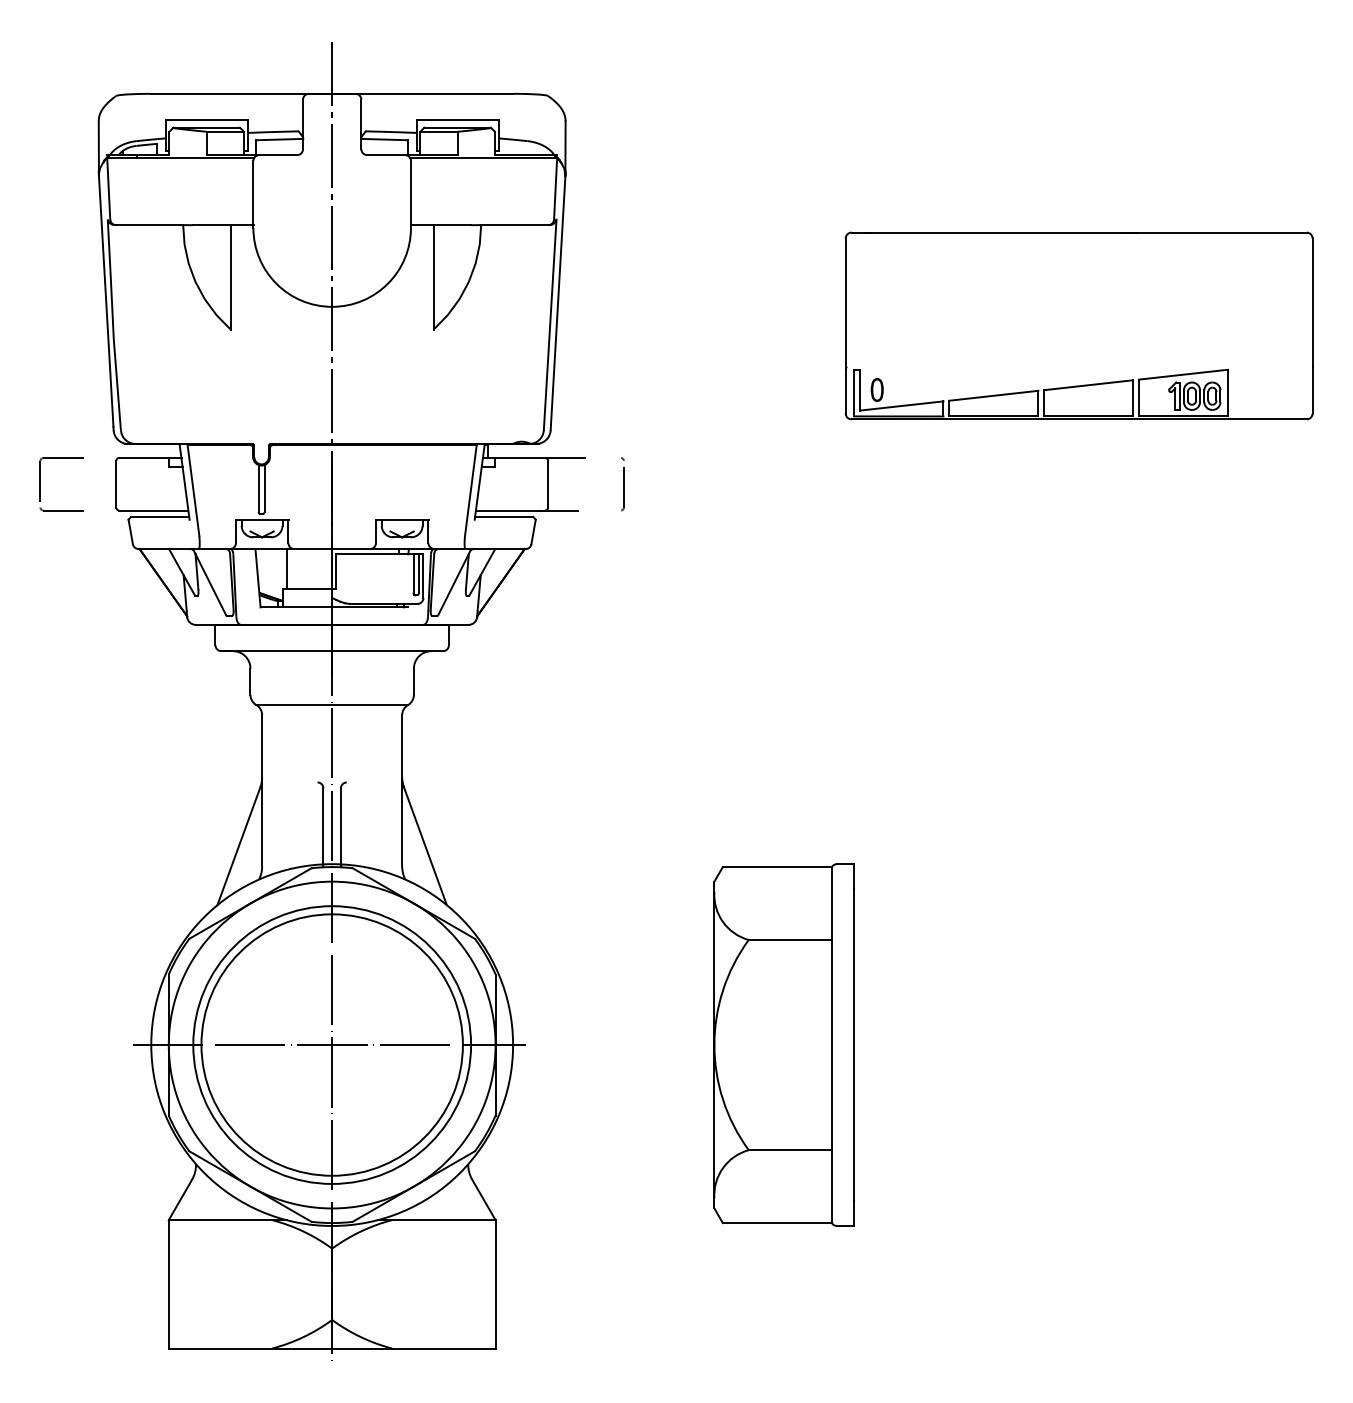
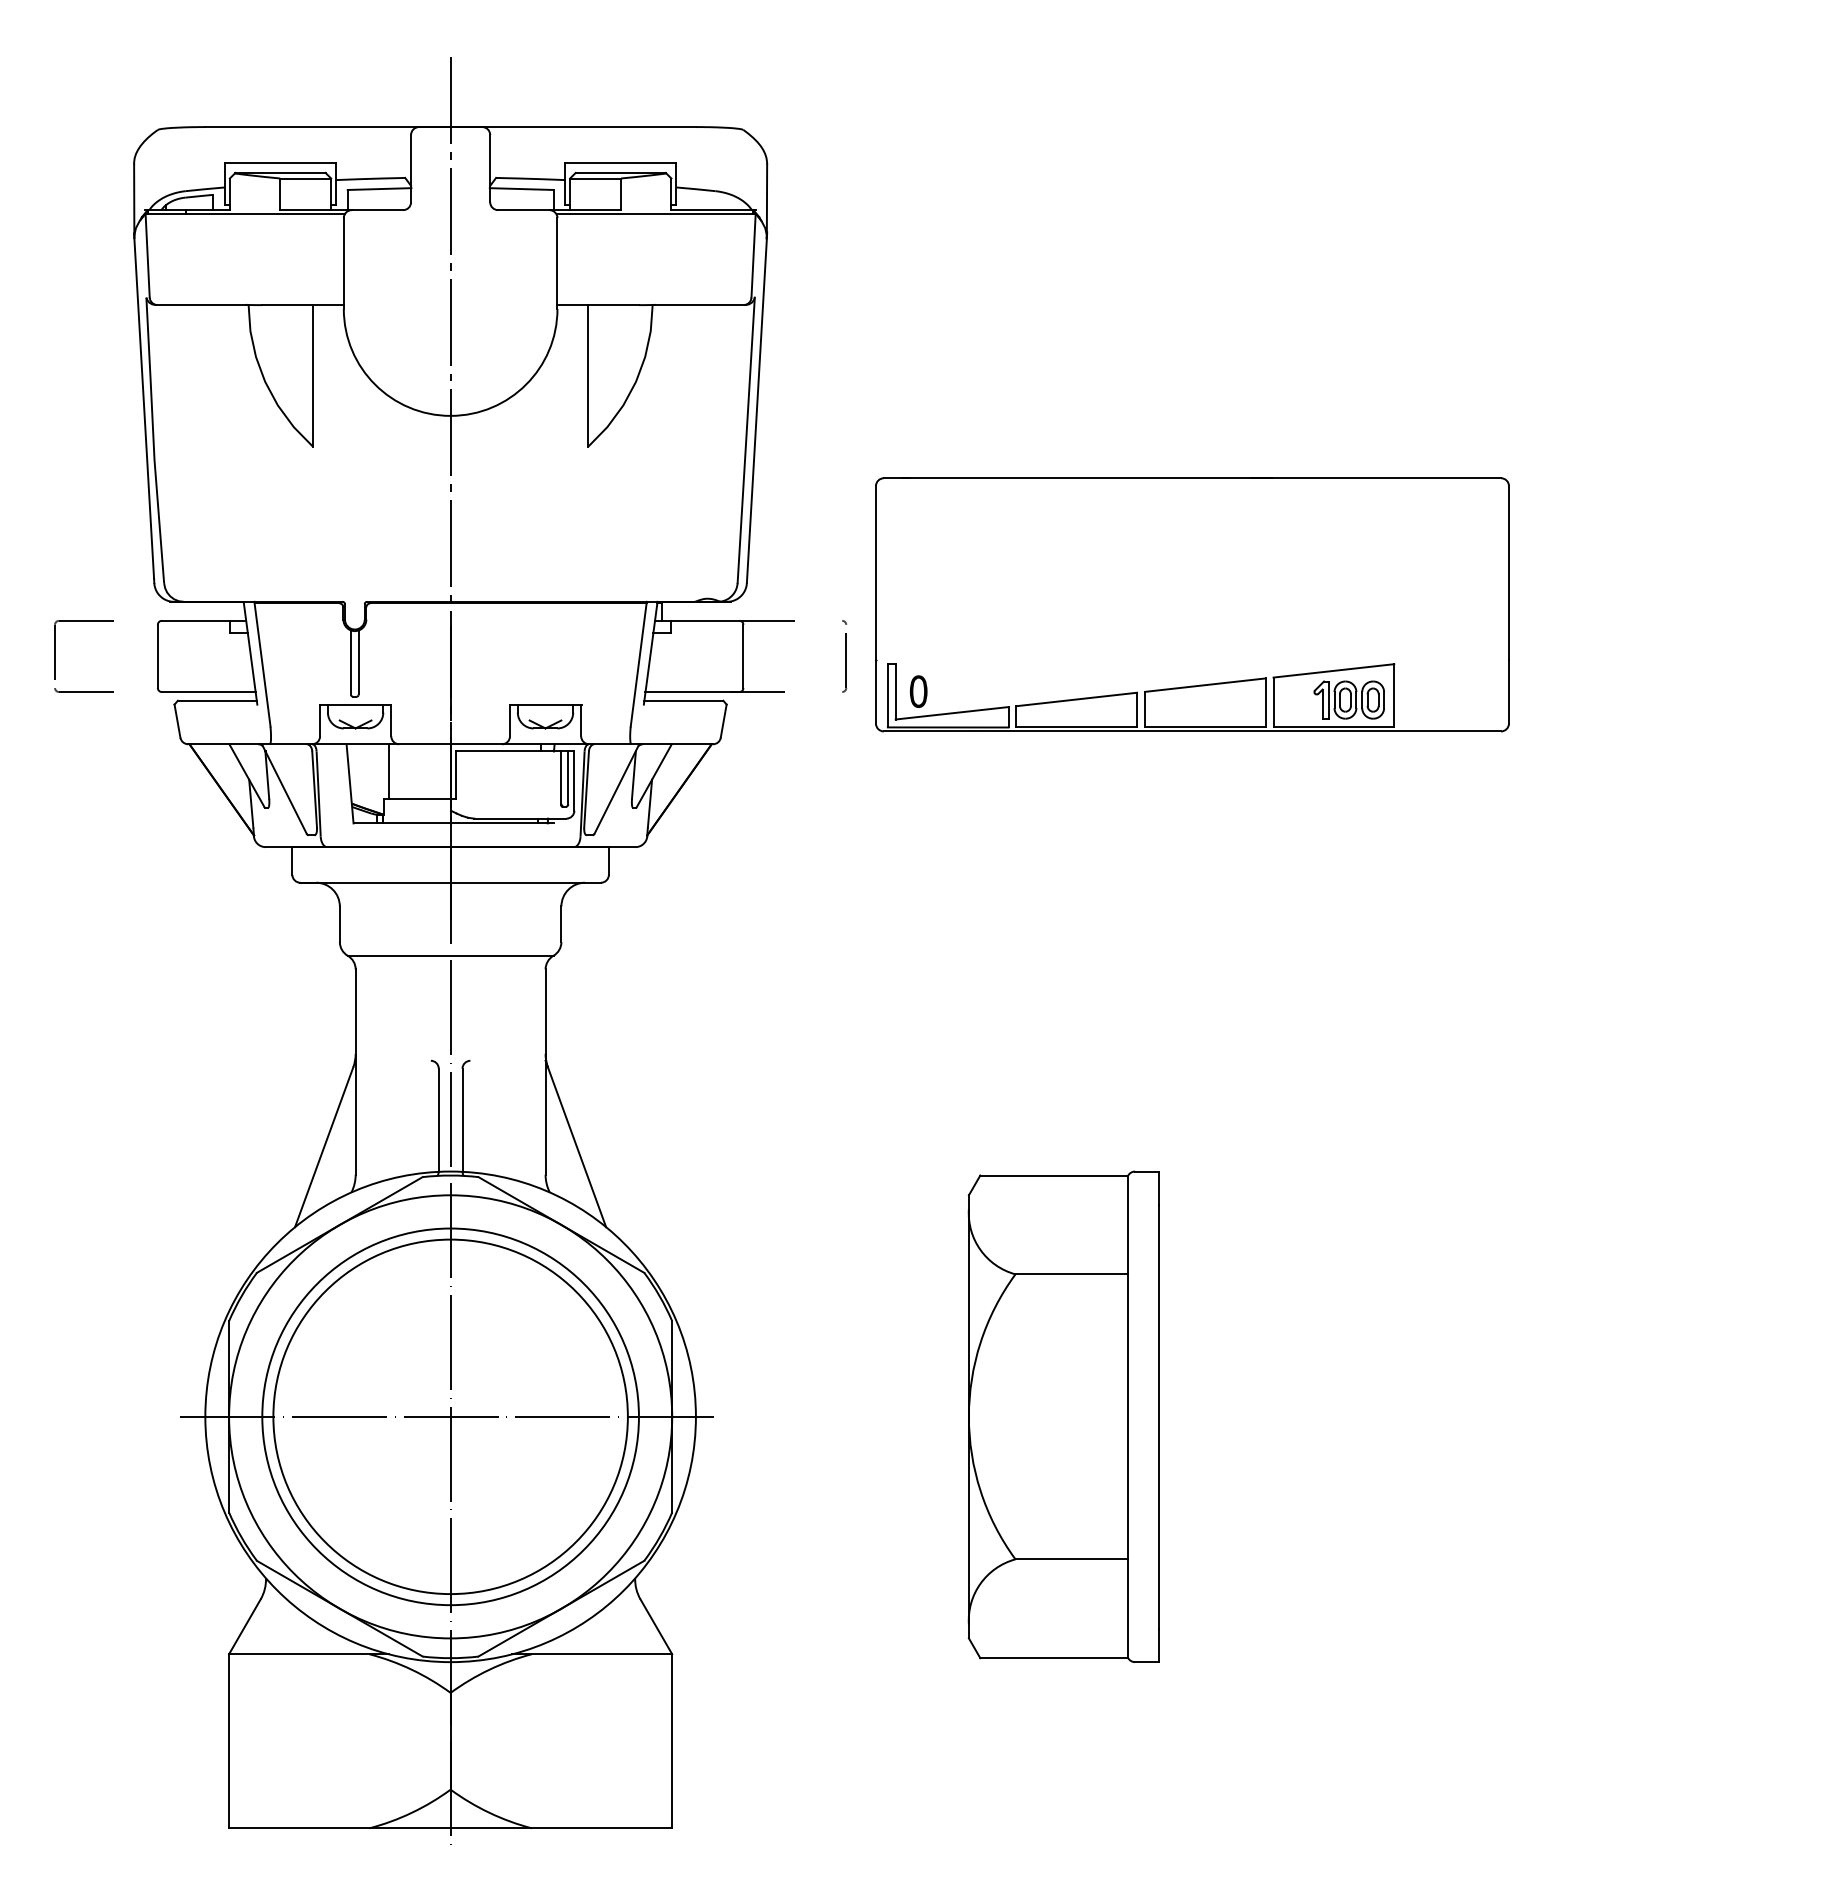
part: (1079, 325) -> (1192, 604), moved

